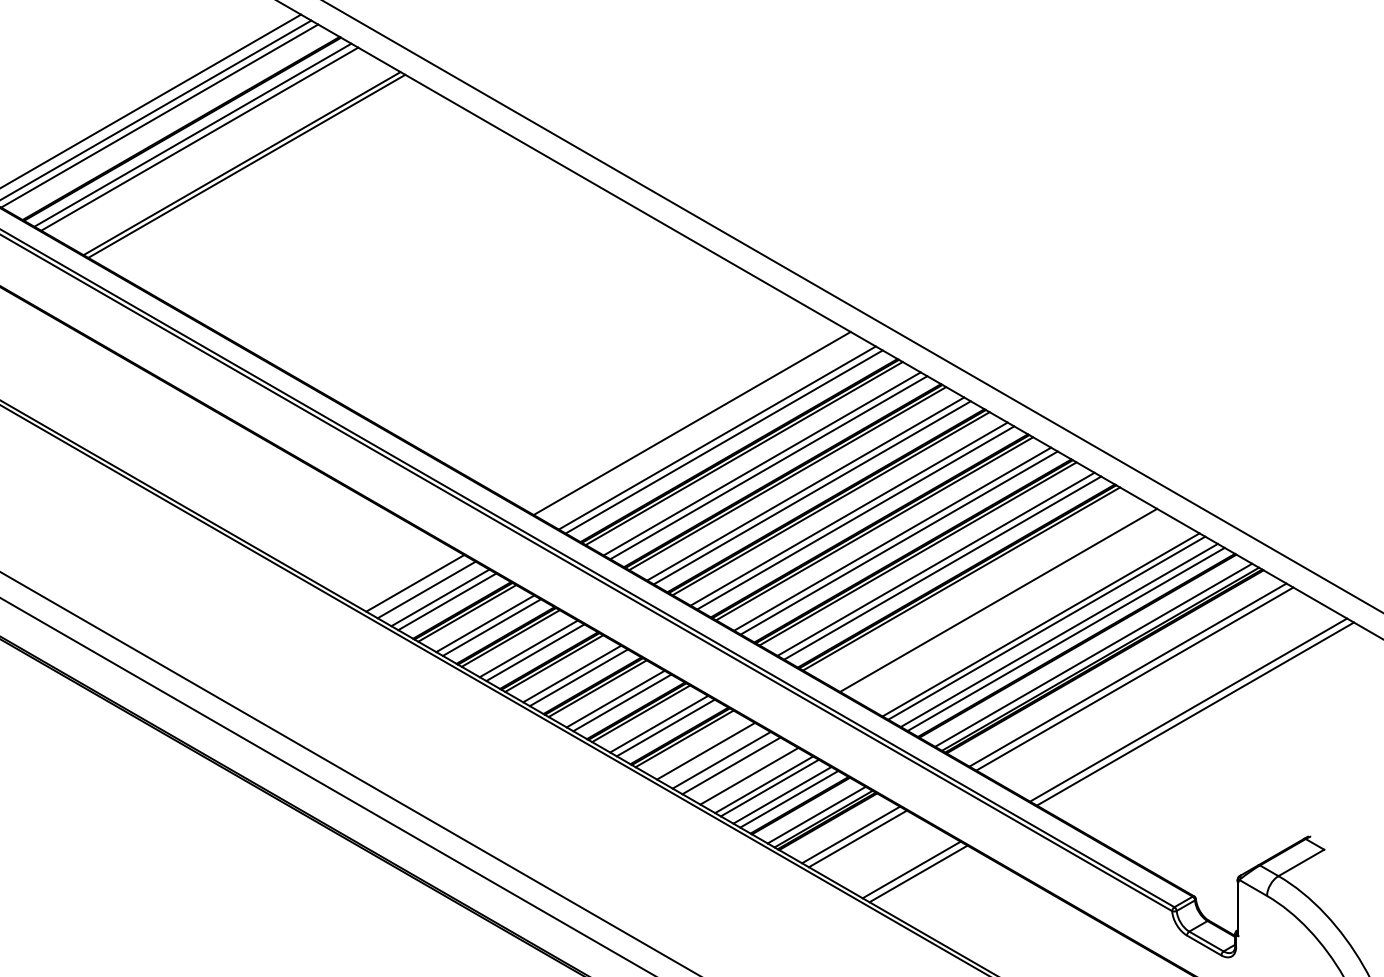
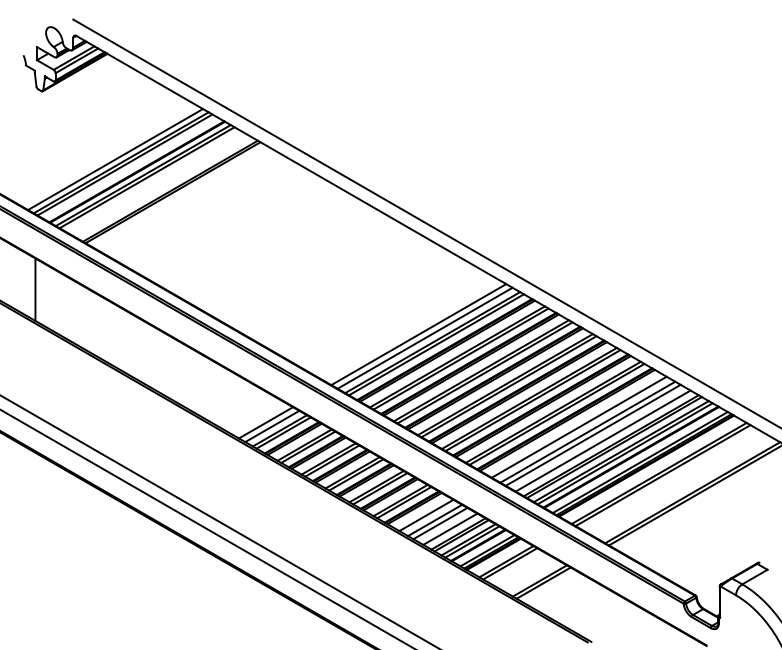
line: (702, 428) -> (424, 337), added
line: (981, 590) -> (578, 426), added
line: (1007, 604) -> (592, 434), added
line: (1025, 615) -> (602, 440), added

